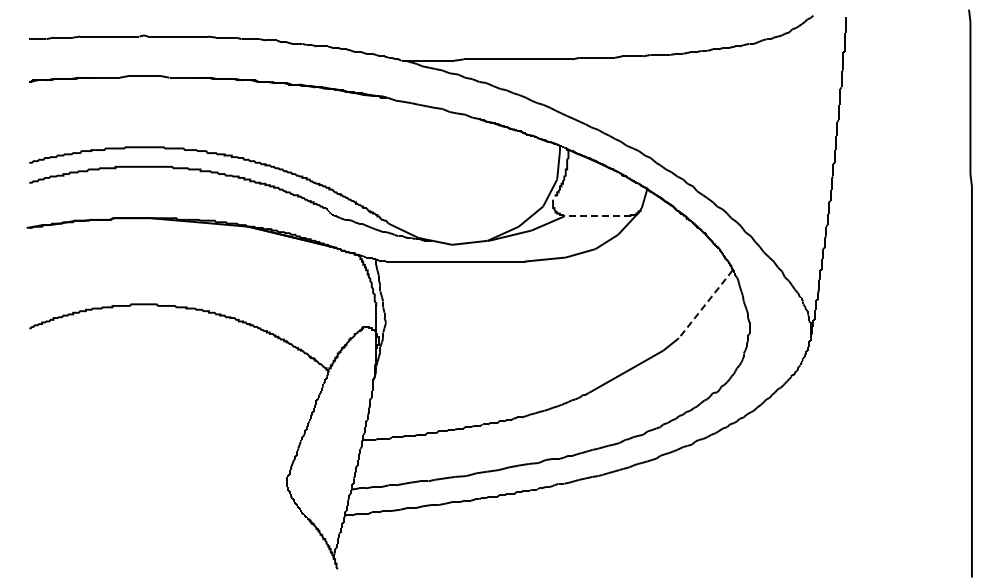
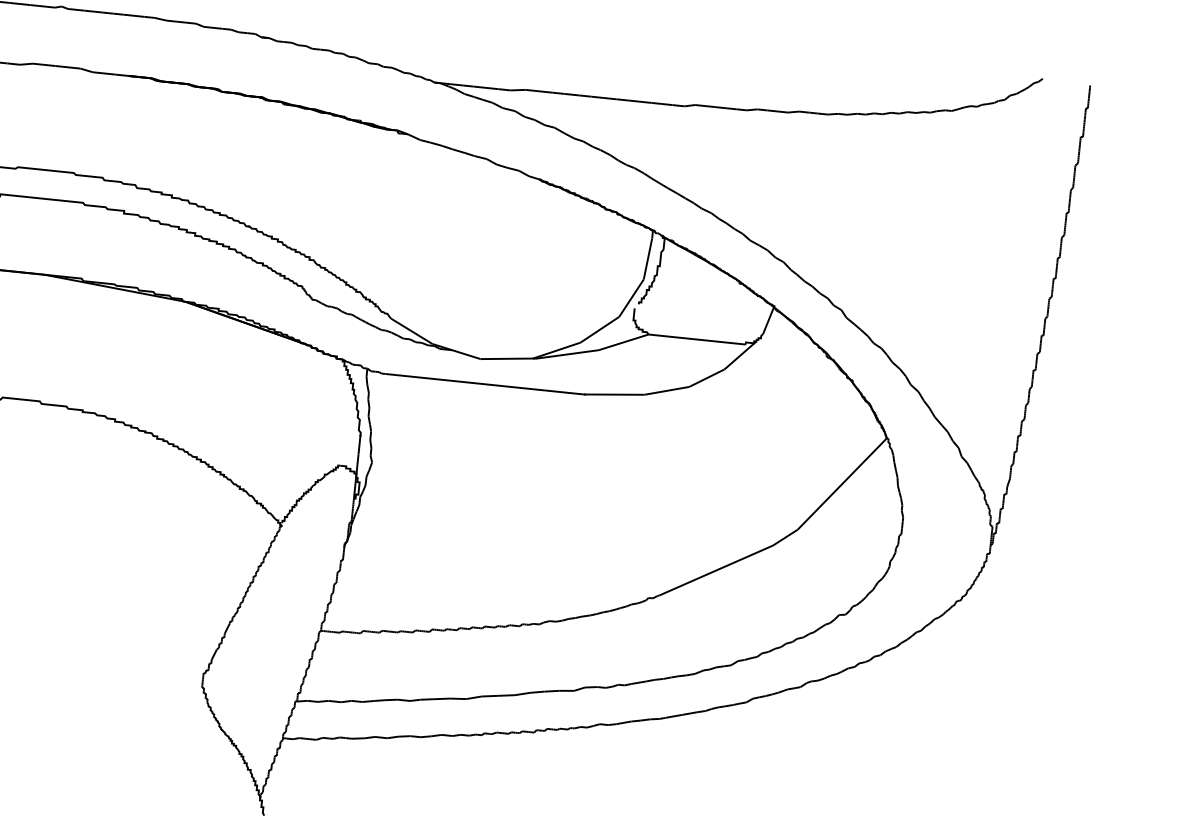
line: (597, 216) -> (697, 339), dashed -> solid
line: (705, 304) -> (841, 484), dashed -> solid

